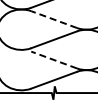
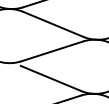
line: (53, 19) -> (52, 24), dashed -> solid
line: (53, 59) -> (50, 77), dashed -> solid

